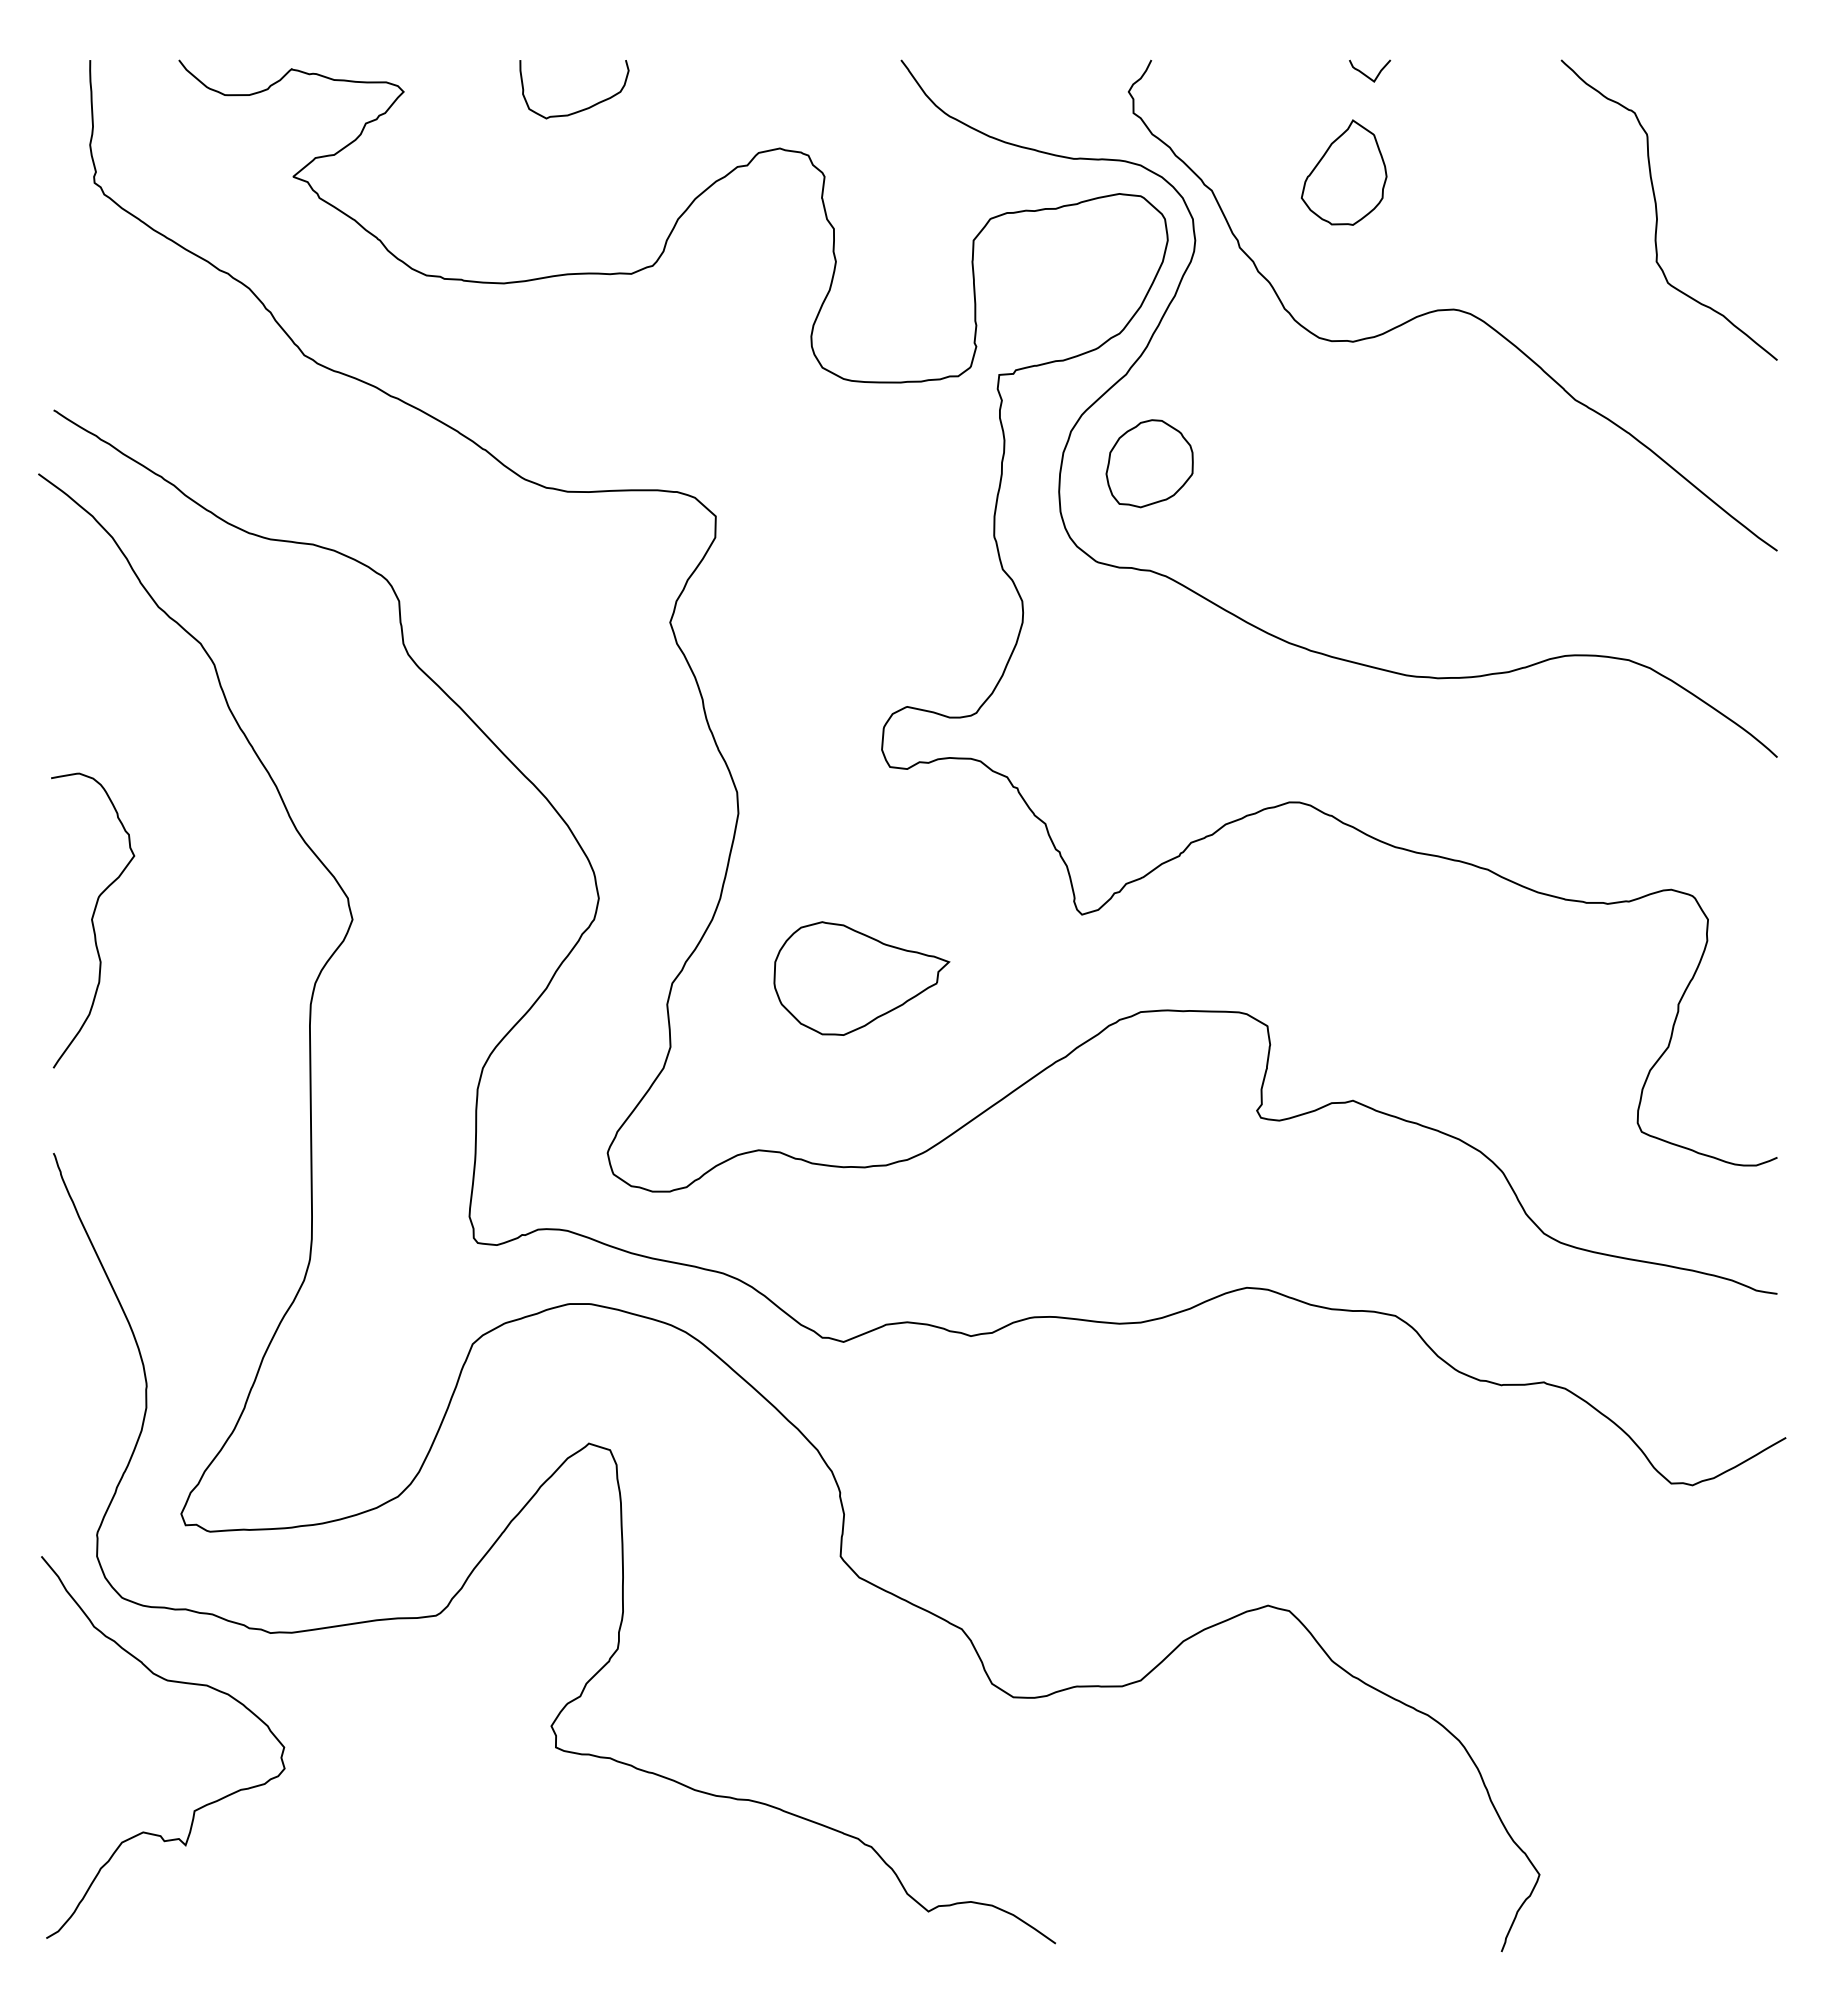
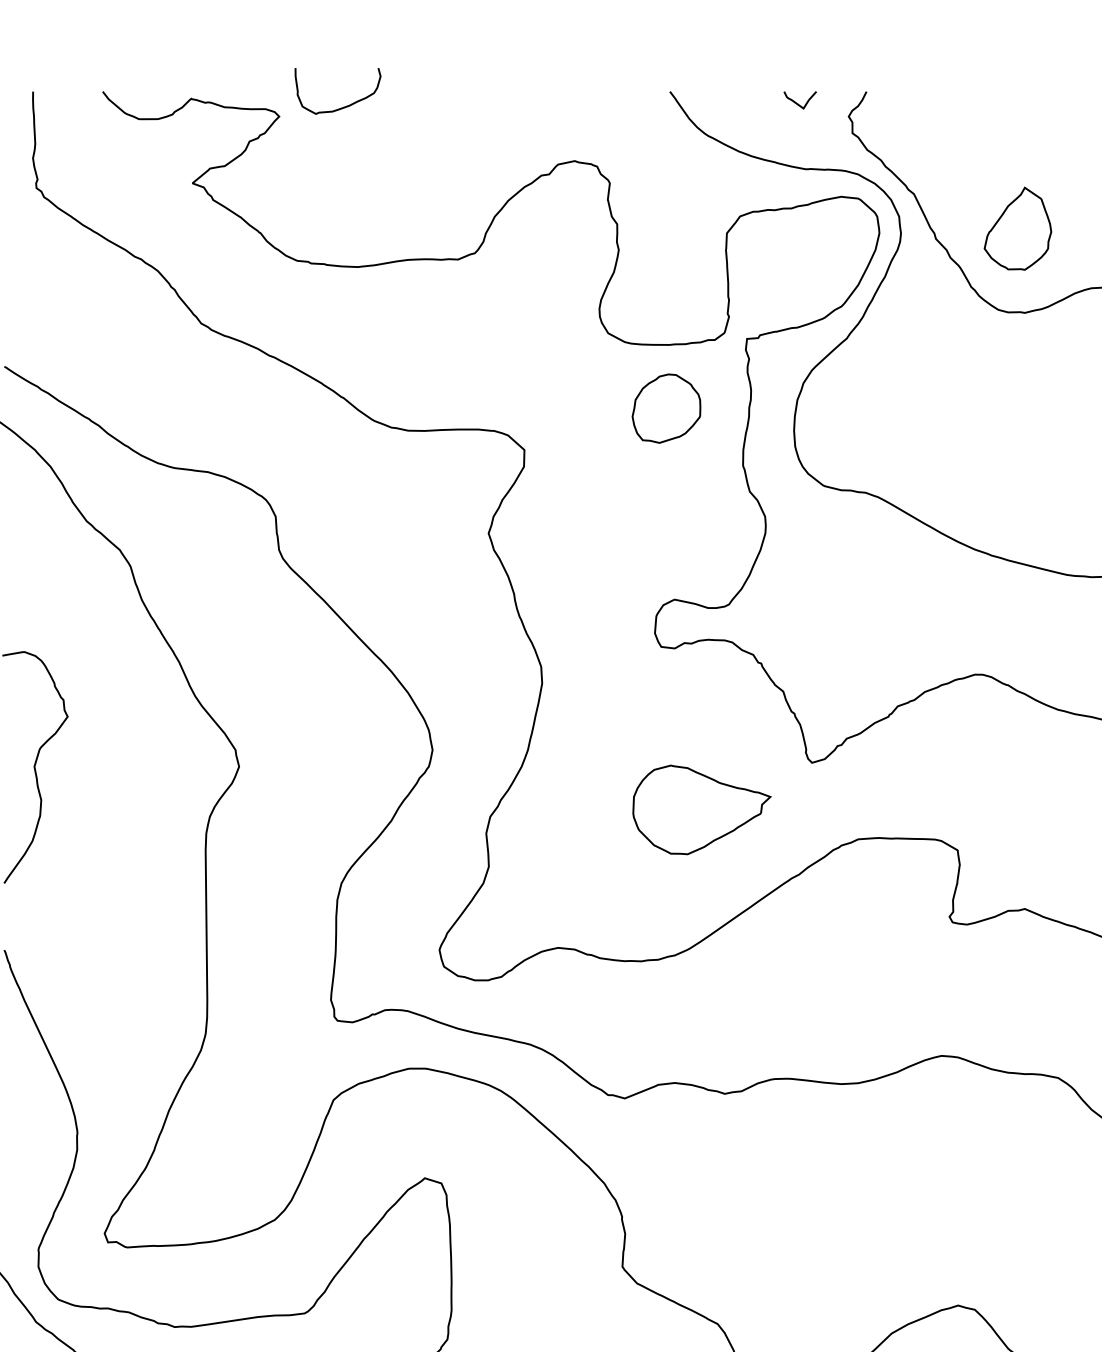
curve: (1366, 74) -> (797, 102), moved
curve: (581, 109) -> (343, 106), moved
part: (1343, 172) -> (1017, 228), moved
part: (1149, 463) -> (666, 408), moved
part: (861, 978) -> (701, 809), moved

